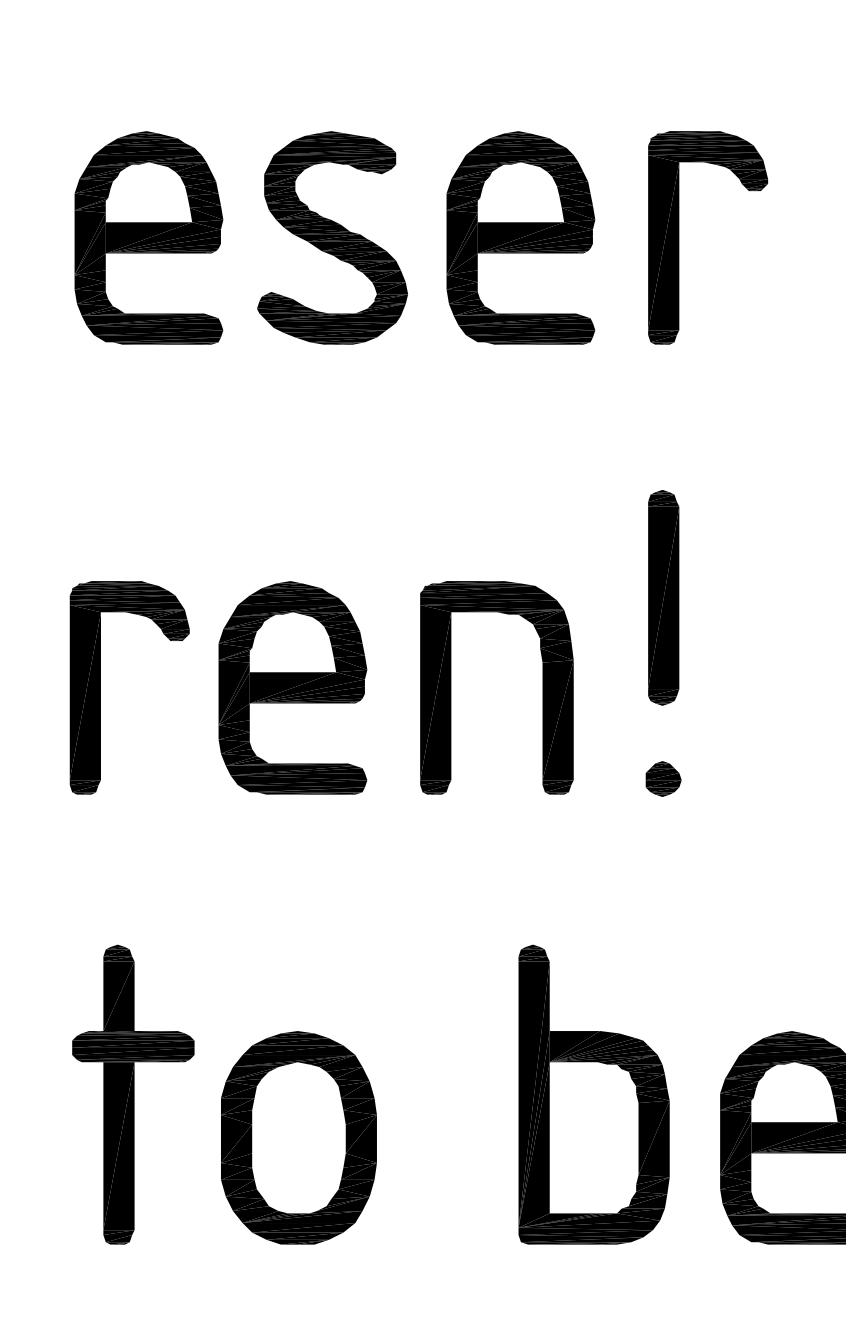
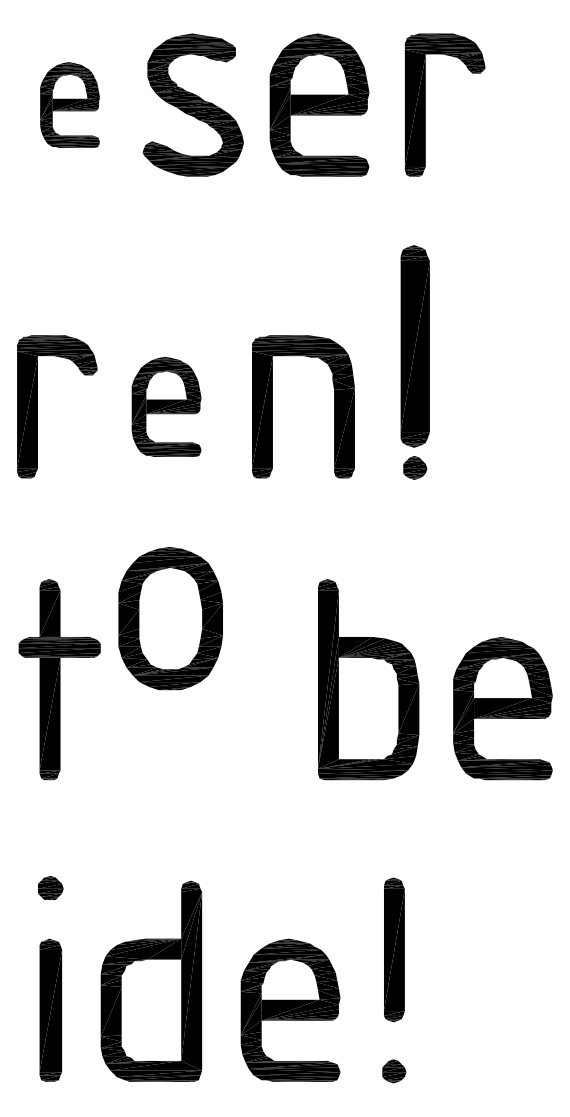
part: (147, 237) -> (69, 104), size x0.6
part: (663, 597) -> (415, 346), size x1.4
part: (292, 687) -> (166, 406), size x0.7
part: (298, 1137) -> (170, 618), moved

